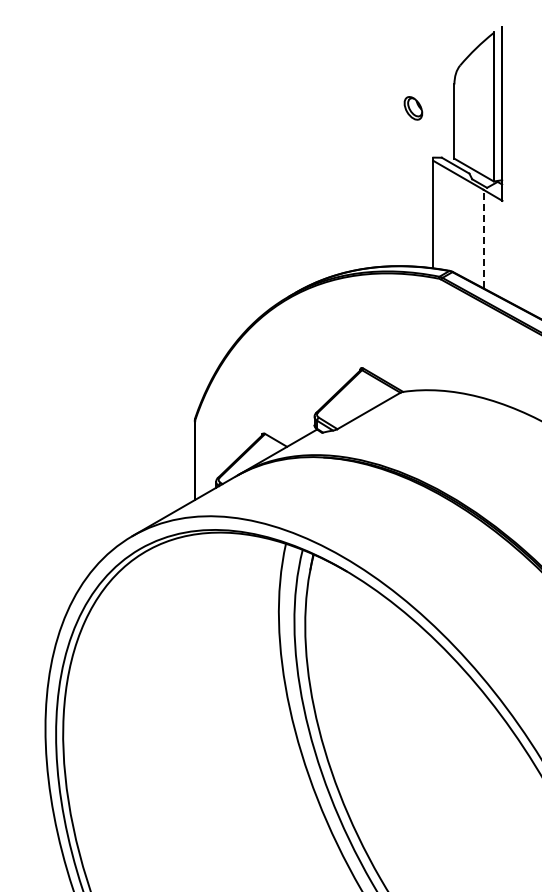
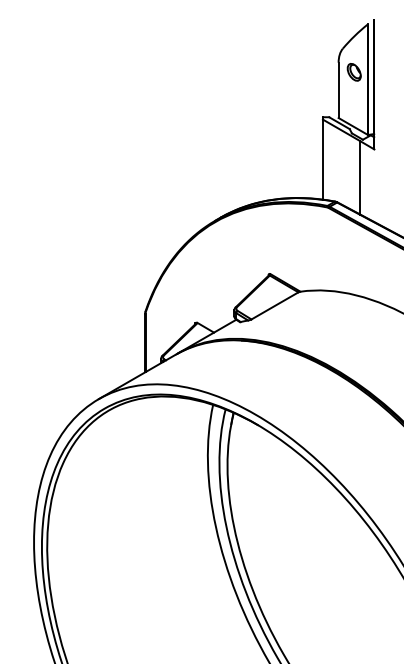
part: (413, 108) -> (354, 72), moved
line: (483, 238) -> (360, 177), dashed -> solid

